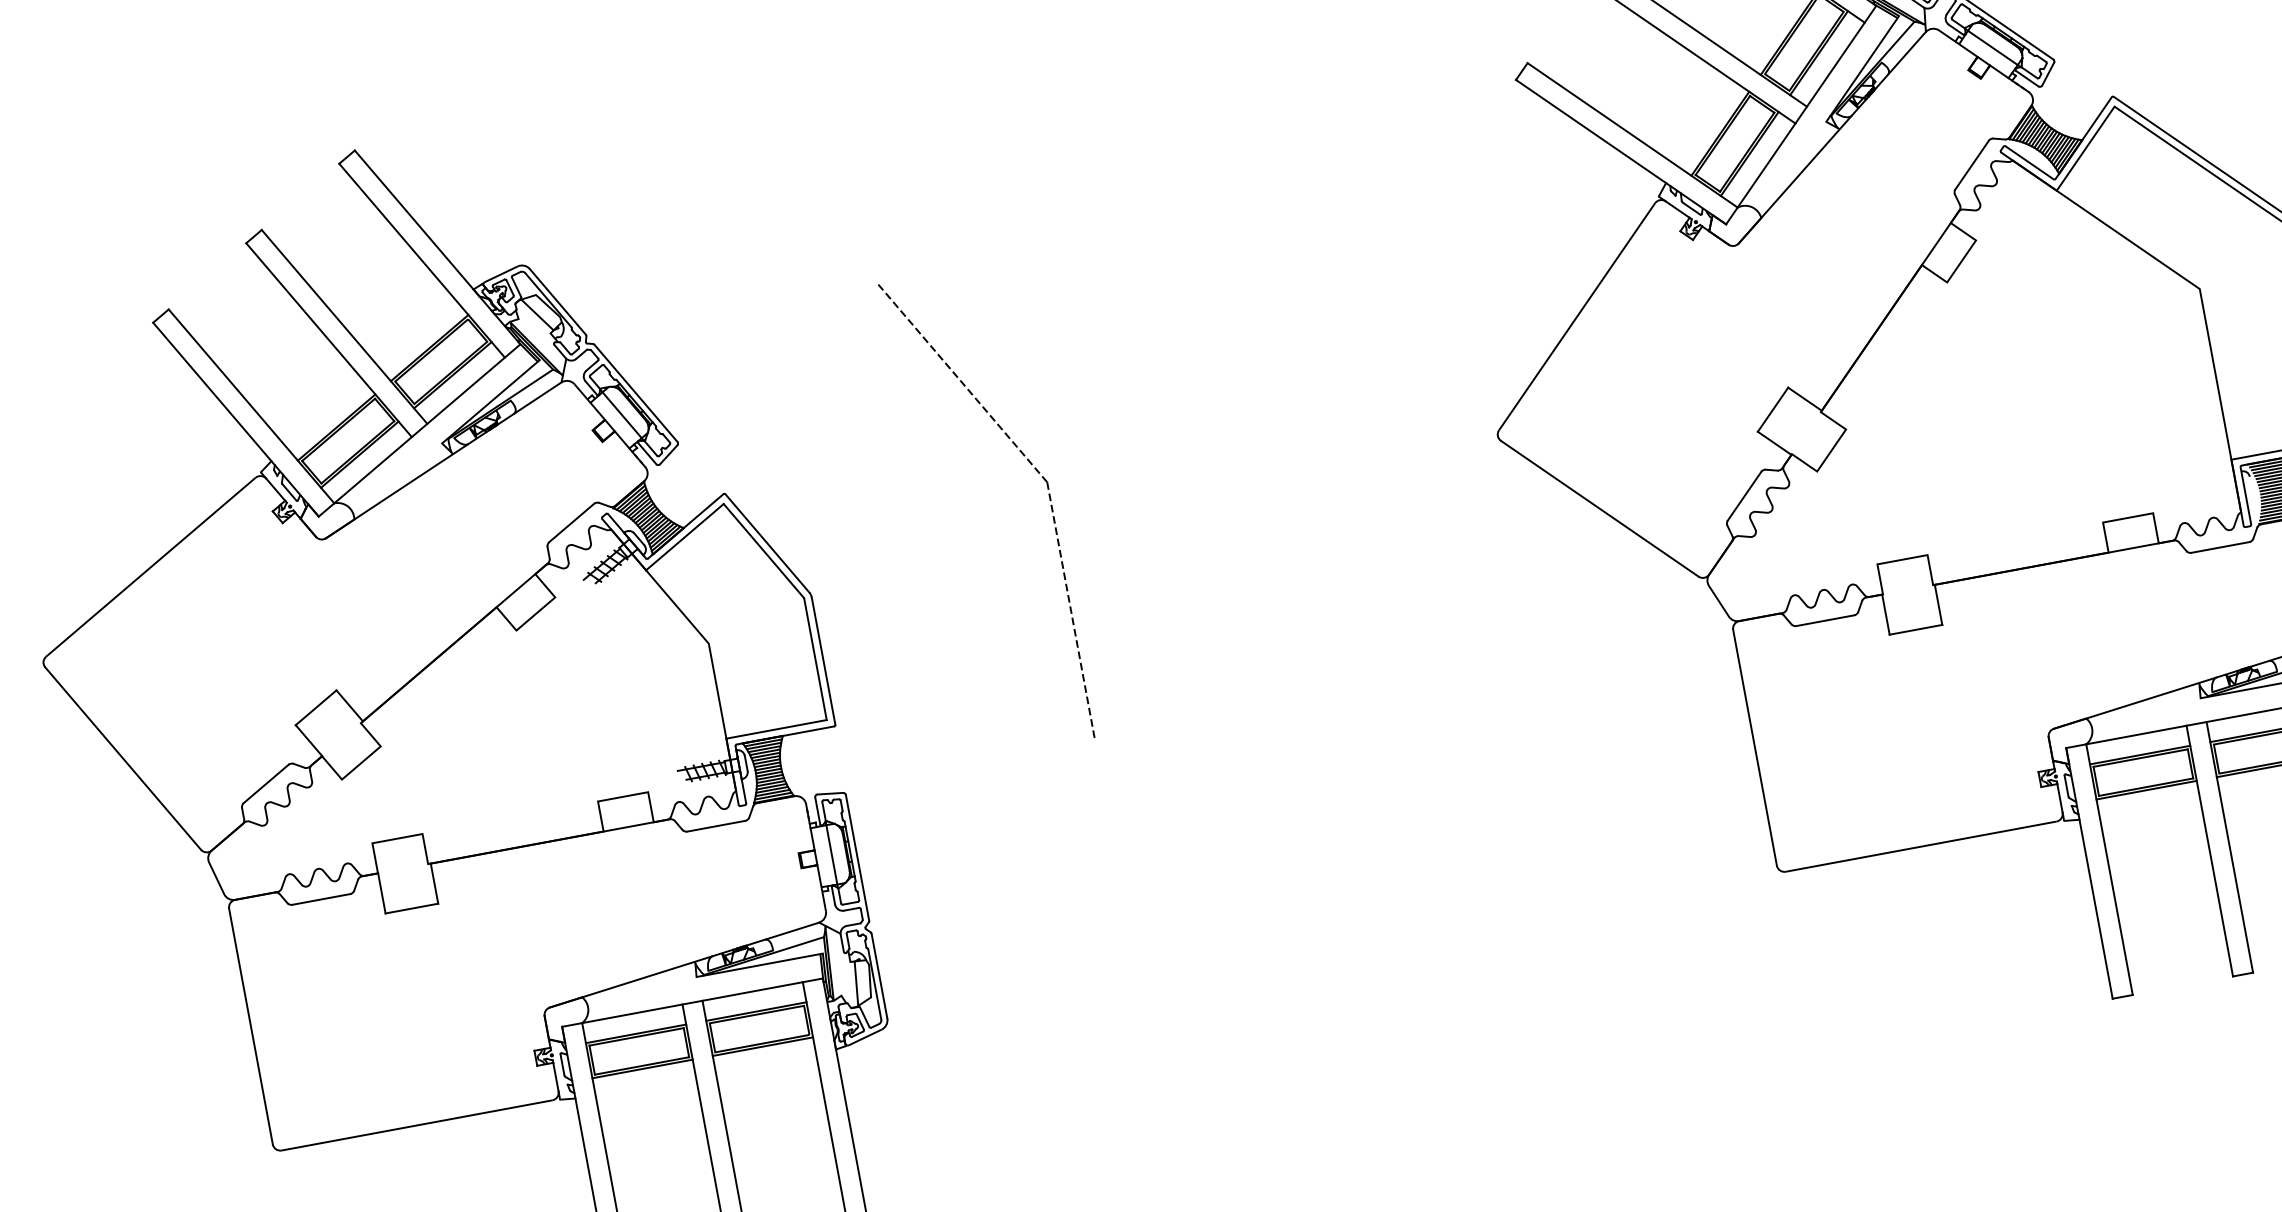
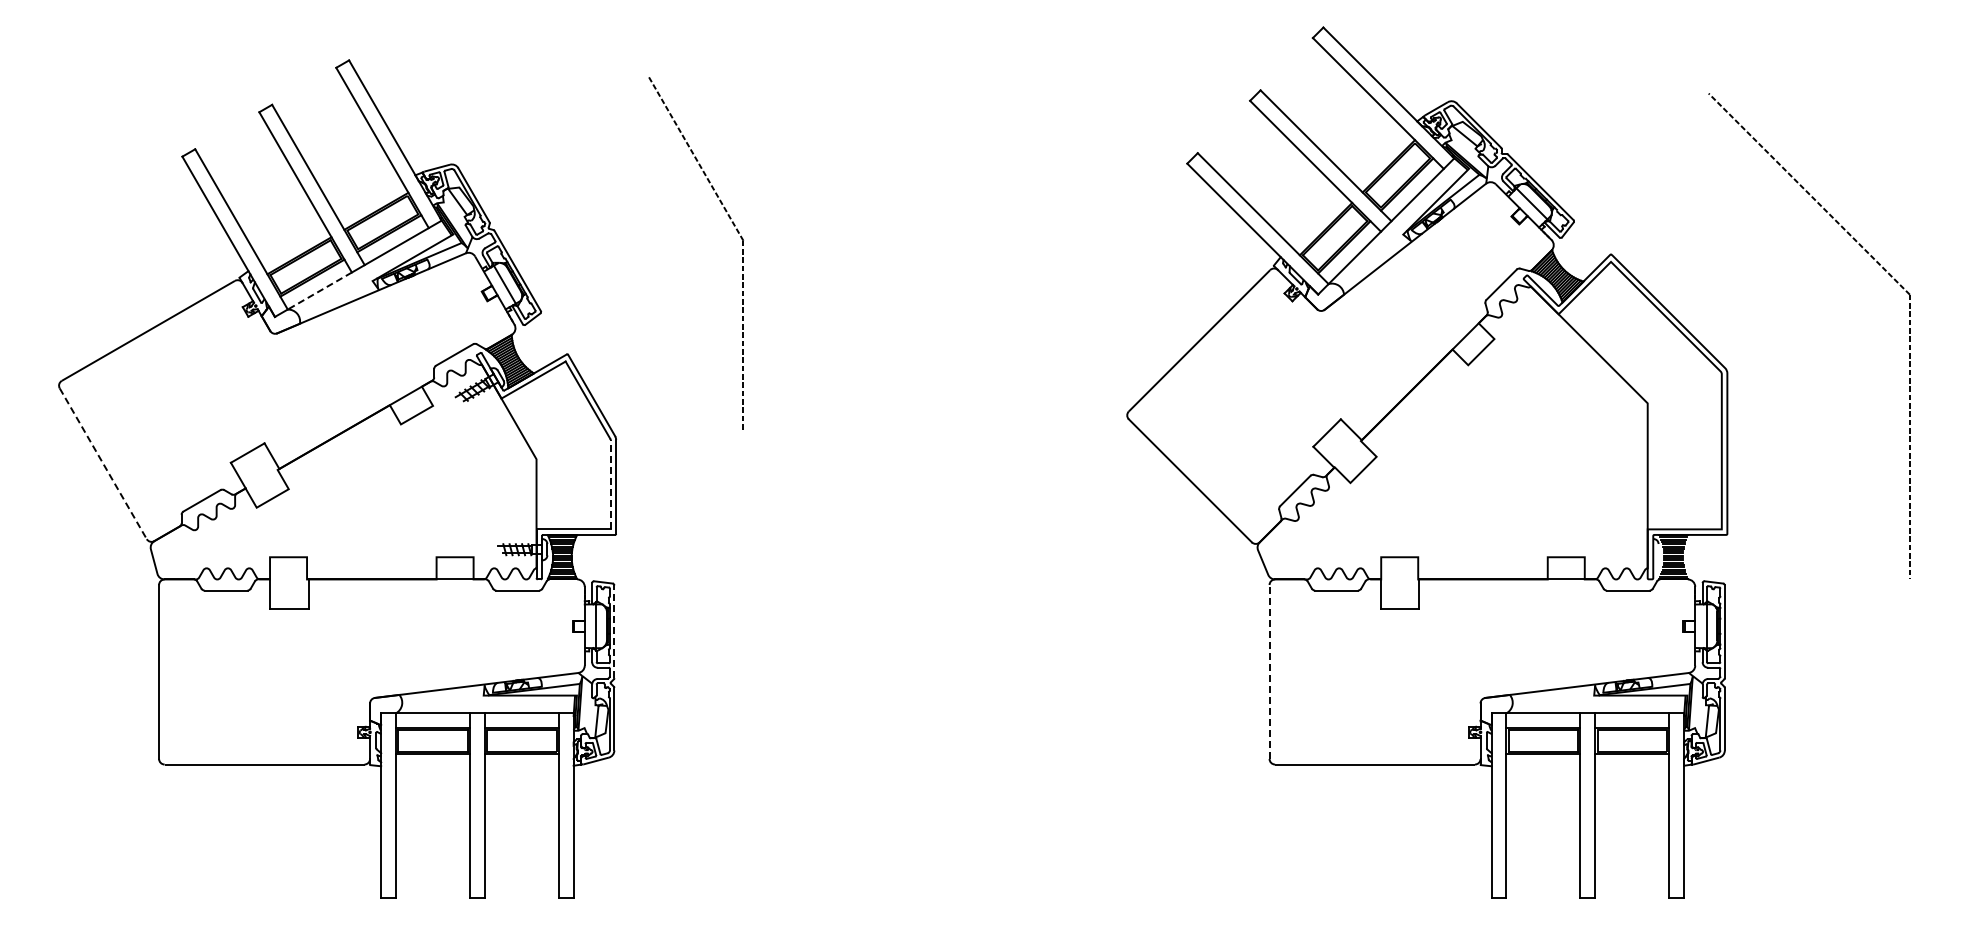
line: (372, 470) -> (319, 291), solid -> dashed
part: (1037, 472) -> (737, 232), moved
line: (815, 659) -> (610, 484), solid -> dashed
line: (1755, 748) -> (1269, 672), solid -> dashed
line: (123, 758) -> (103, 463), solid -> dashed
line: (857, 857) -> (614, 631), solid -> dashed

